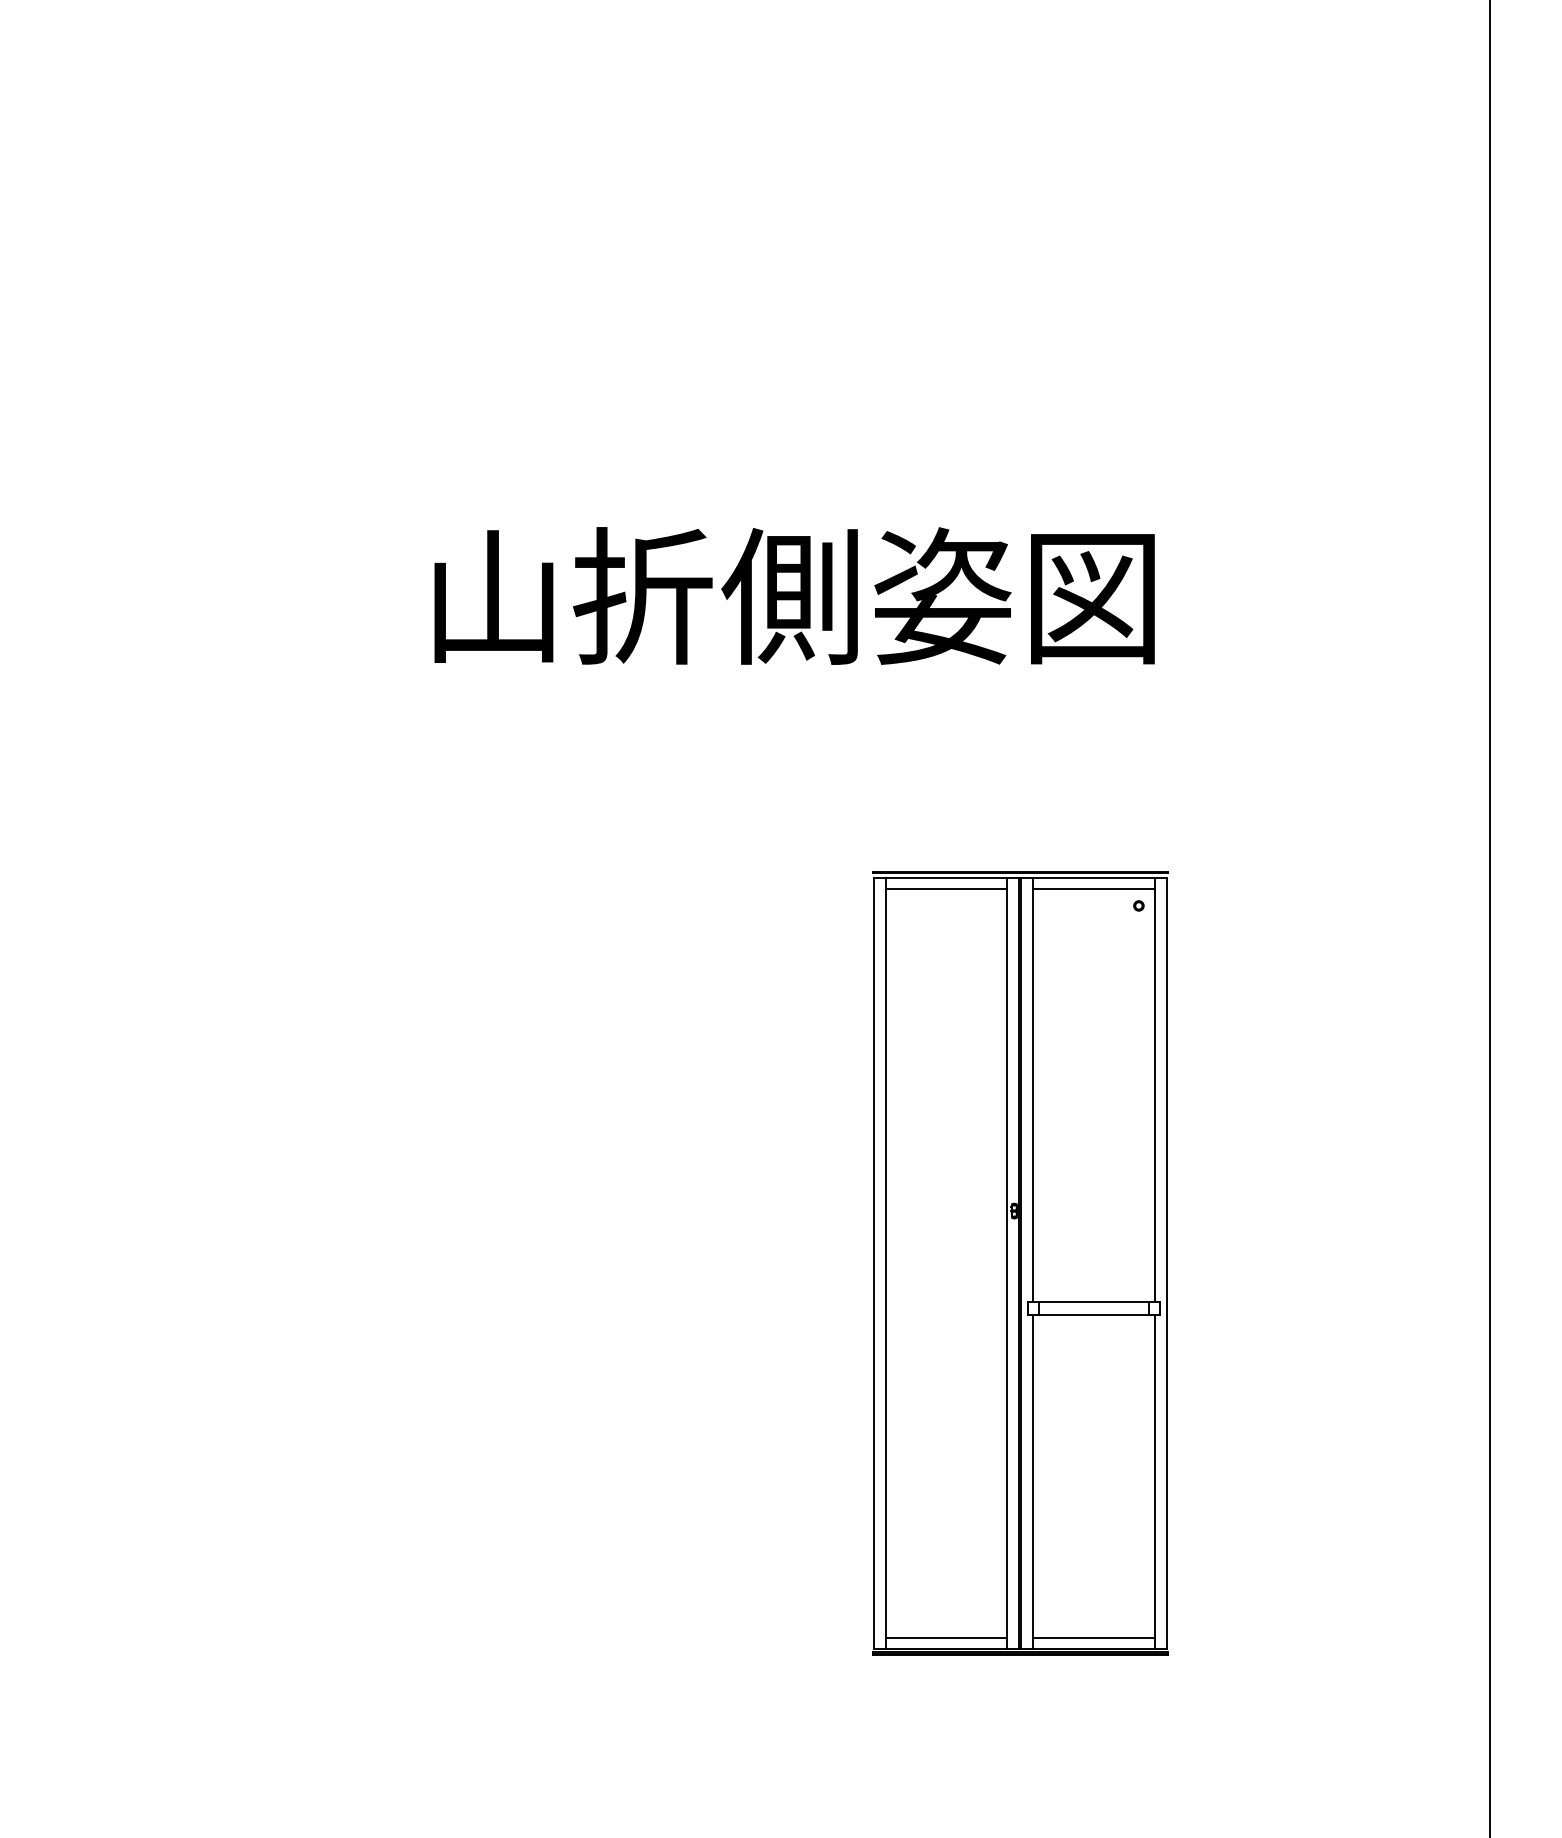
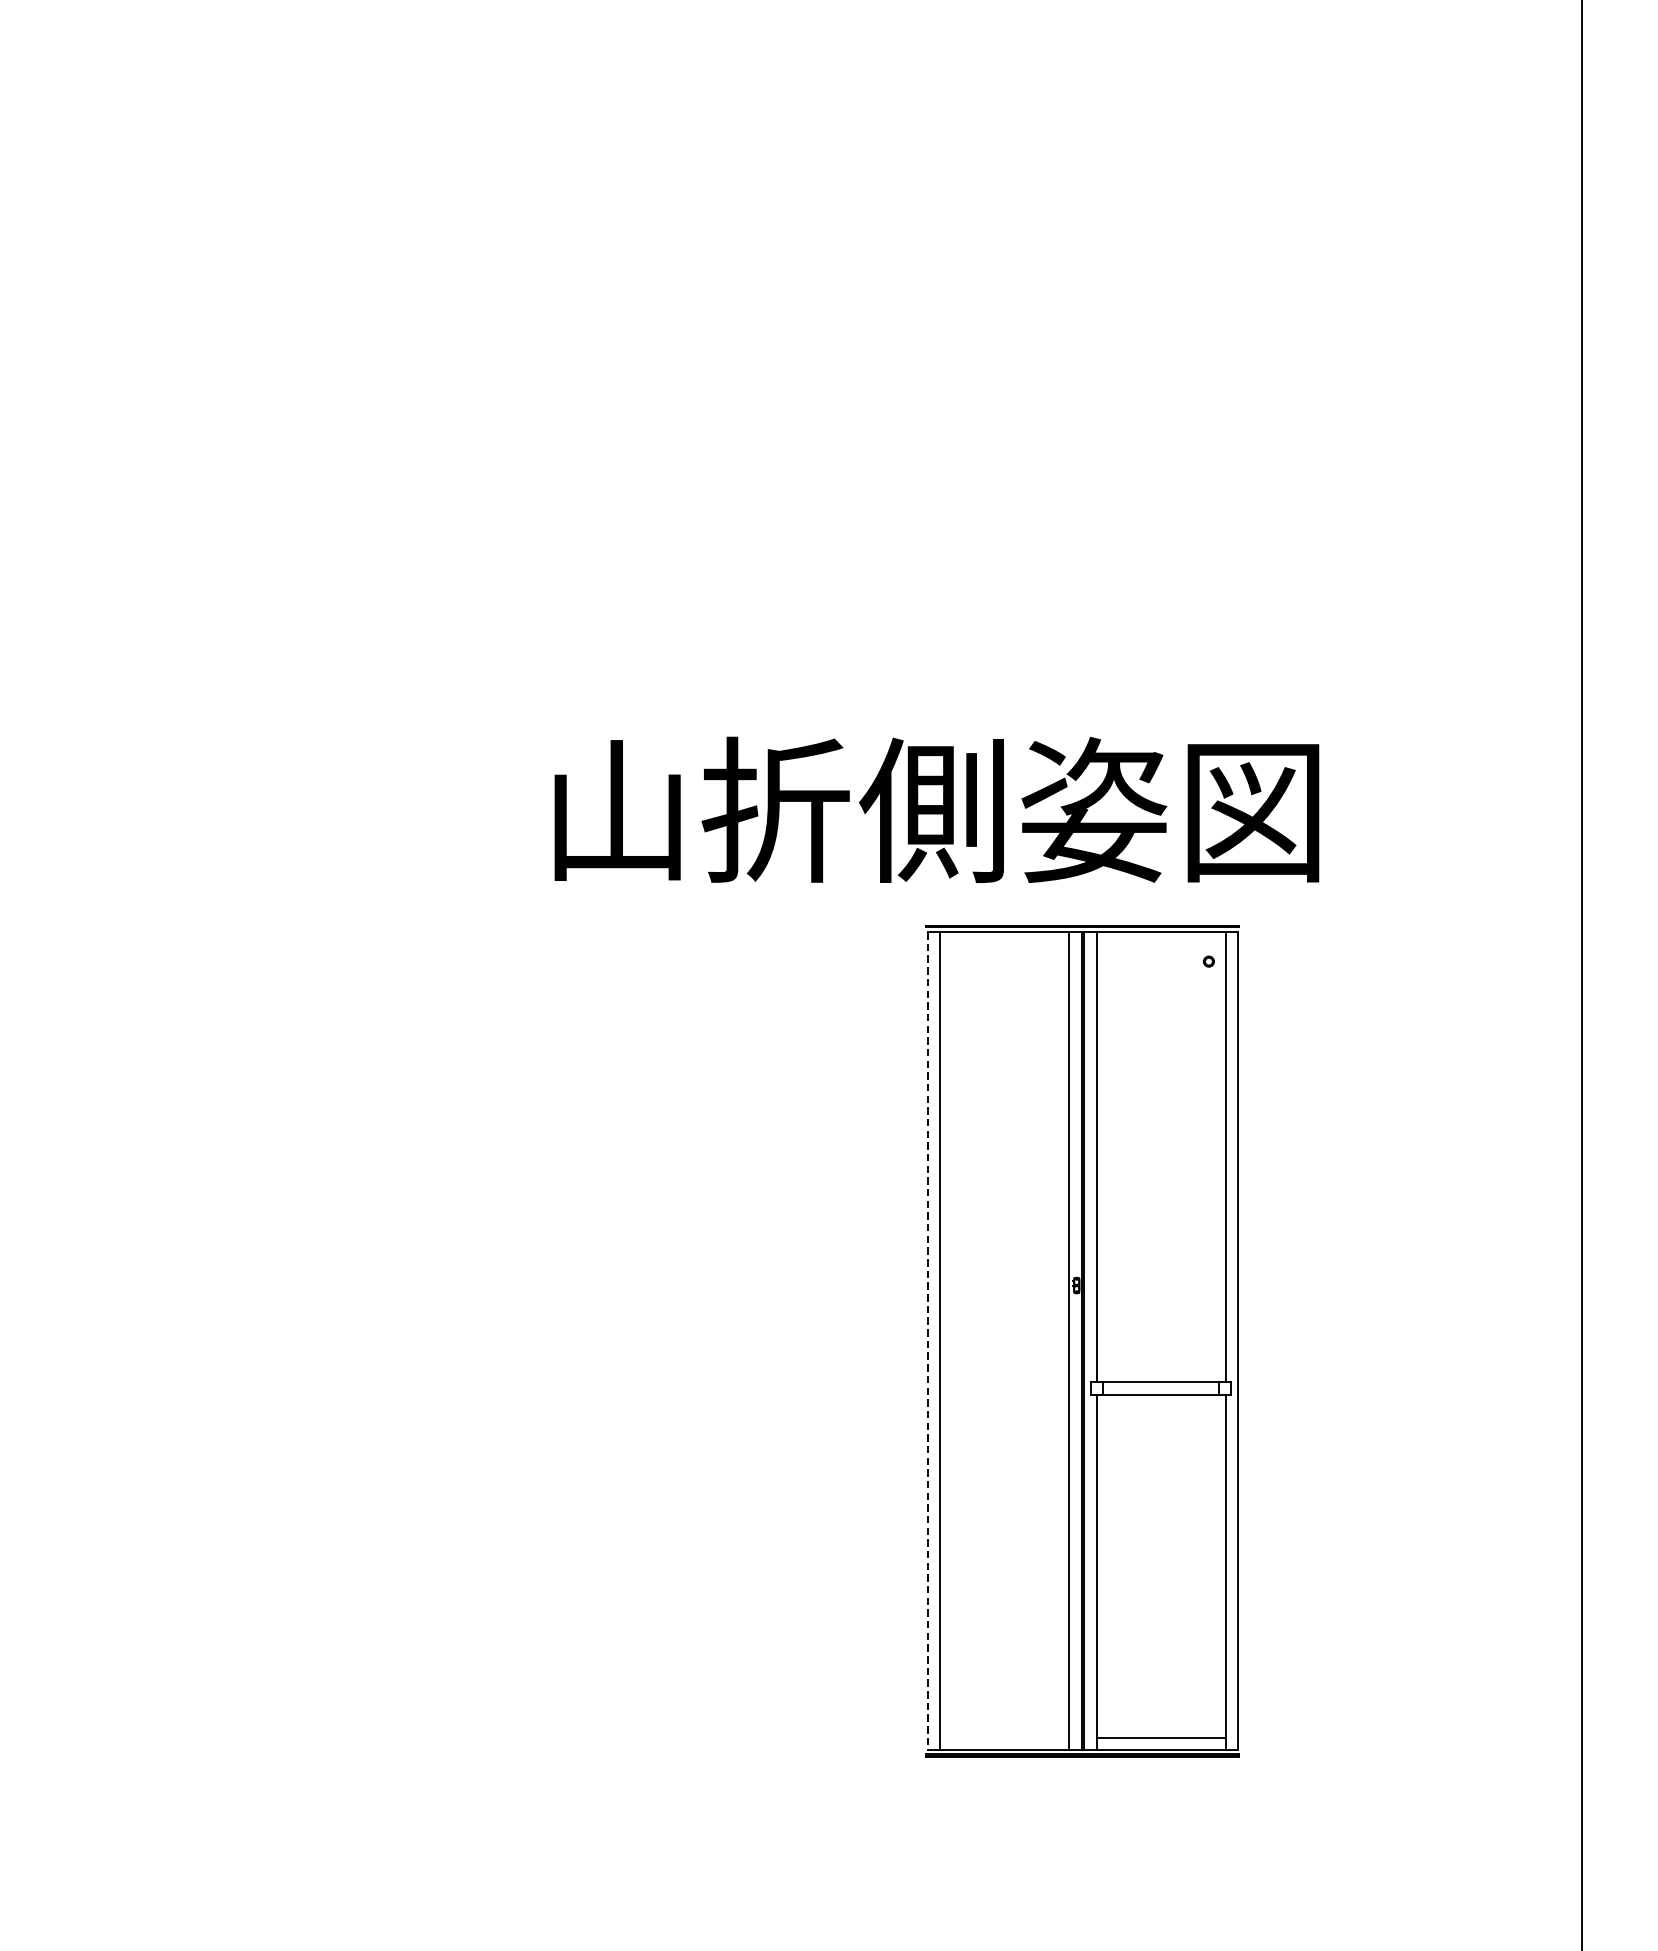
text: (794, 595) -> (936, 809), moved
line: (946, 889) -> (1004, 944), removed
line: (1093, 889) -> (1160, 944), removed
line: (873, 1263) -> (927, 1341), solid -> dashed
line: (946, 1637) -> (1004, 1738), removed

